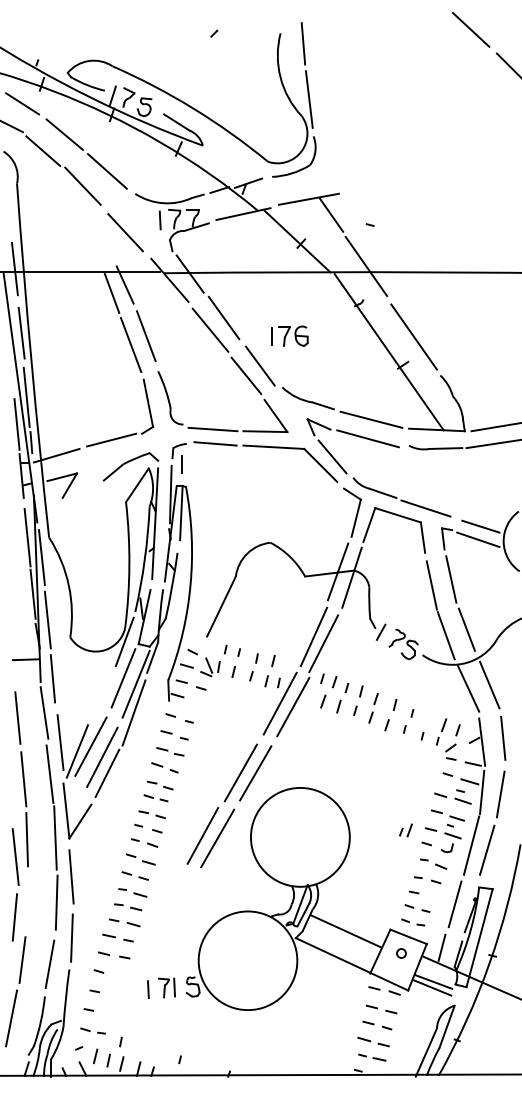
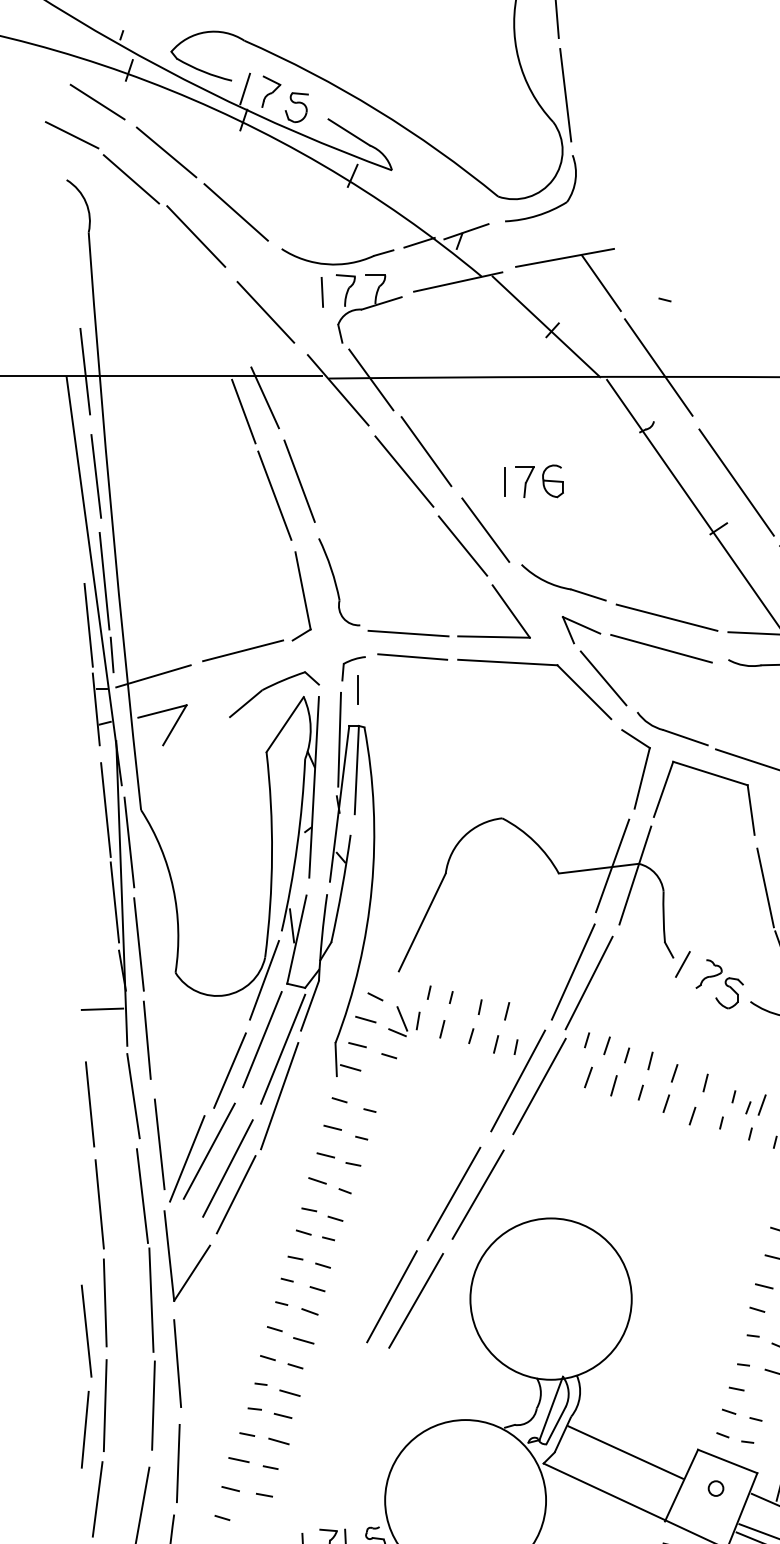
line: (103, 697) -> (229, 1070), added
part: (405, 830) -> (755, 1105), moved
line: (27, 902) -> (105, 1405), added

